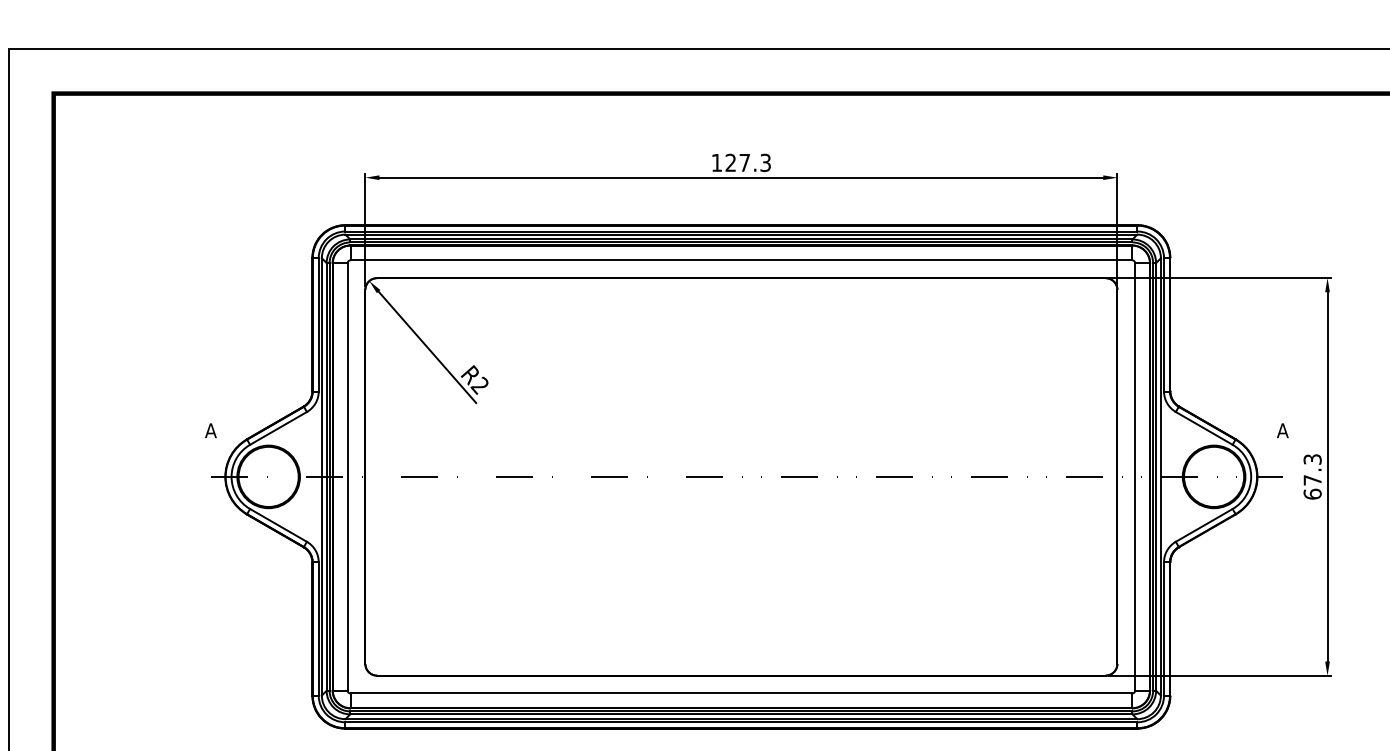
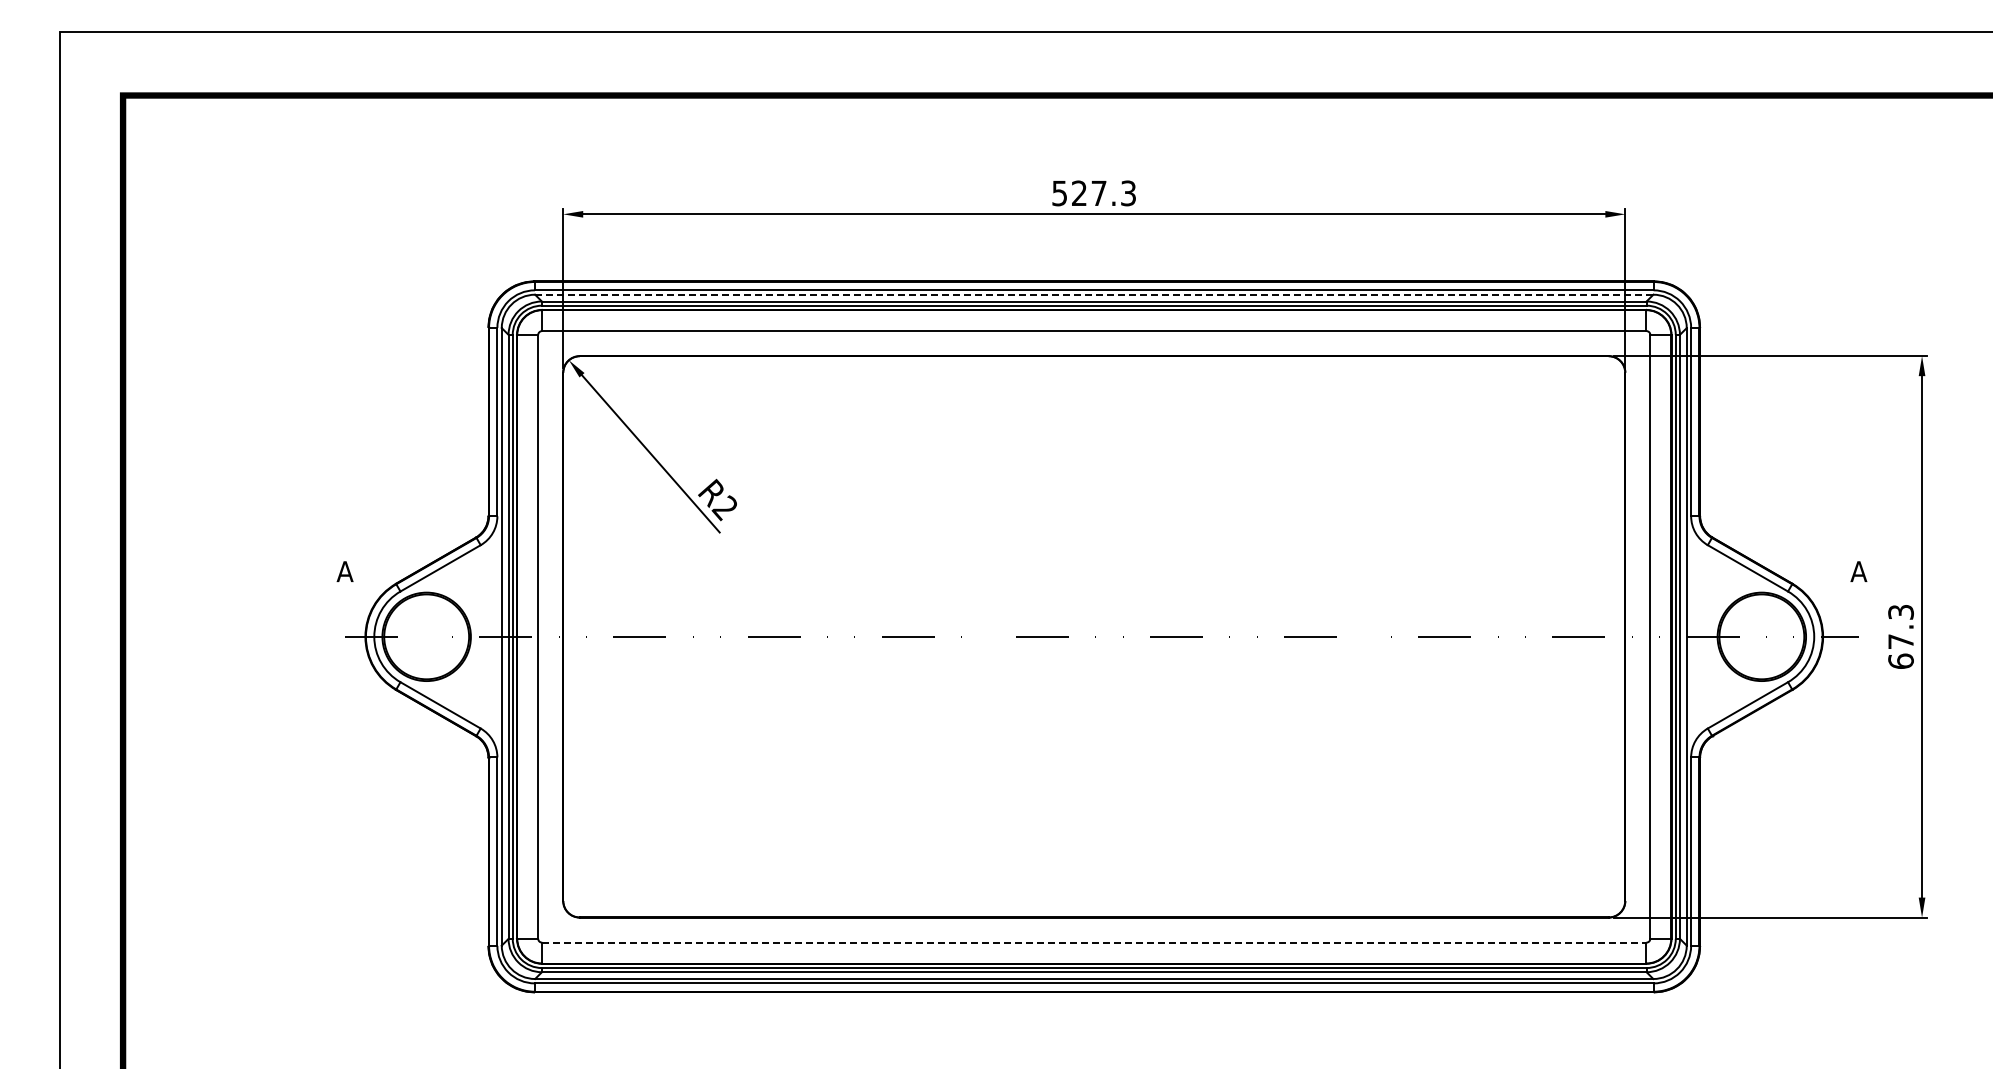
text: (716, 162) -> (1059, 193), 127.3 -> 527.3
line: (741, 234) -> (1094, 294), solid -> dashed
line: (741, 693) -> (1094, 942), solid -> dashed

